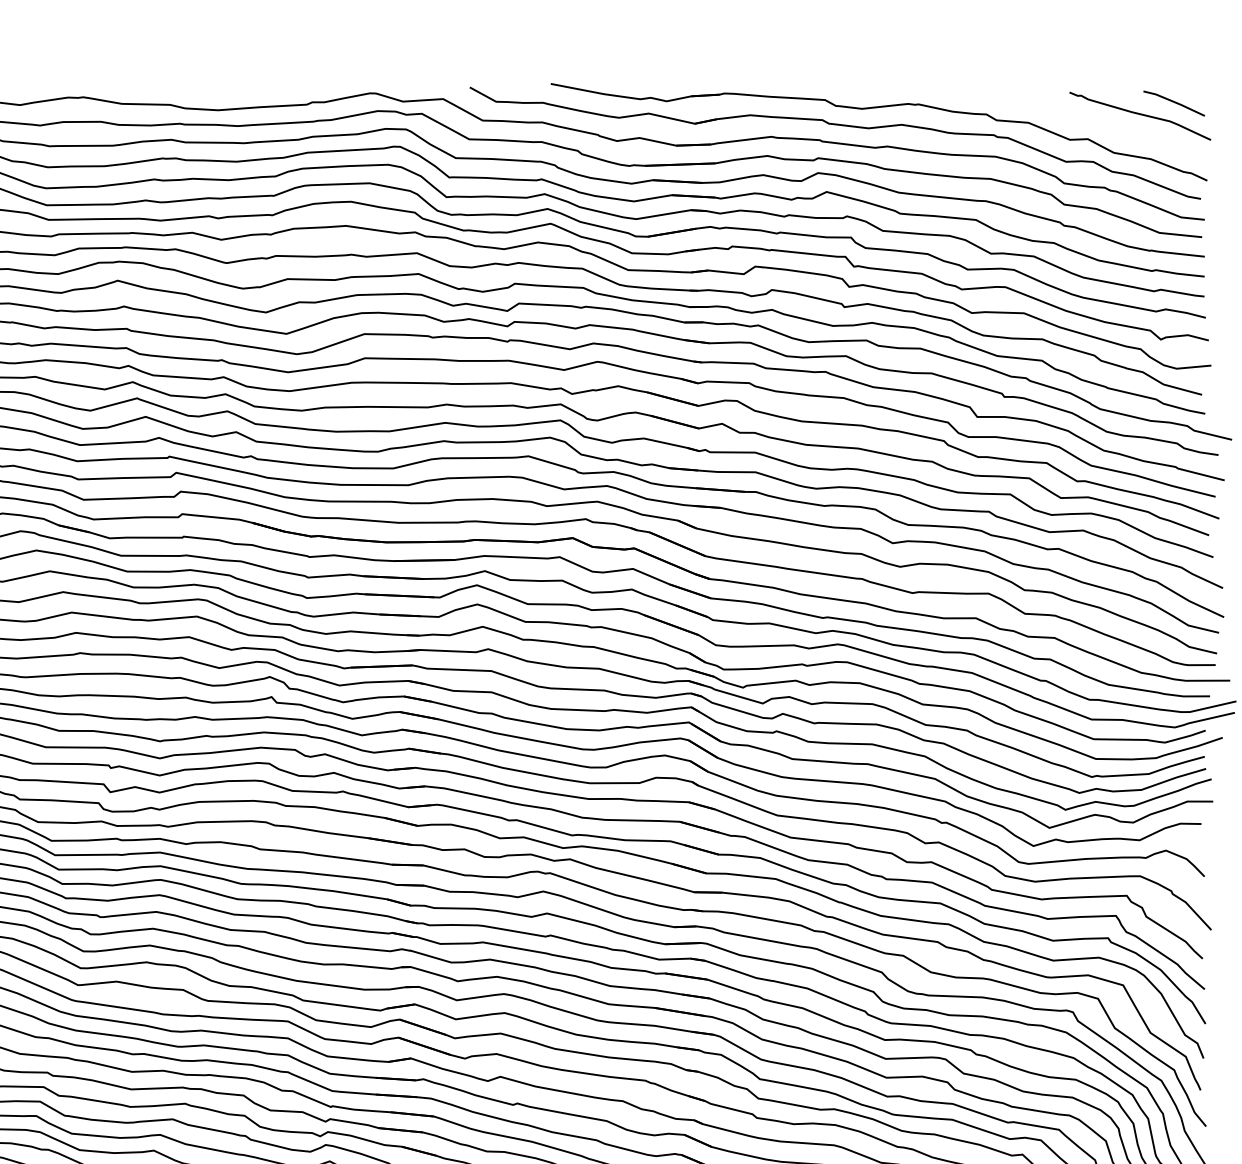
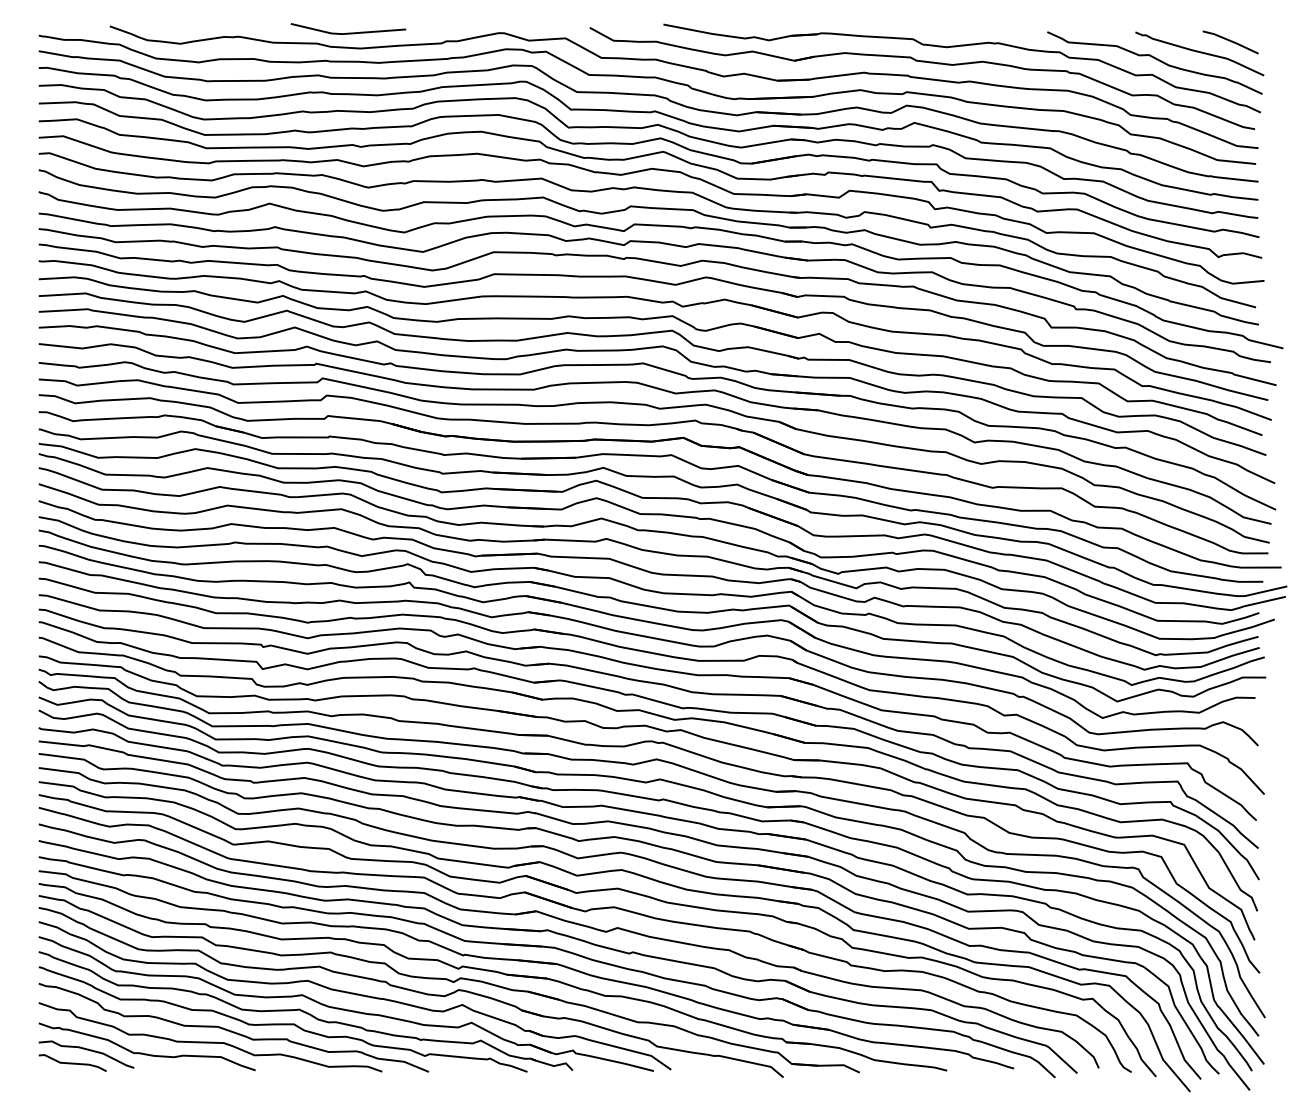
line: (204, 92) -> (348, 32), added
curve: (1091, 122) -> (1155, 59), added

